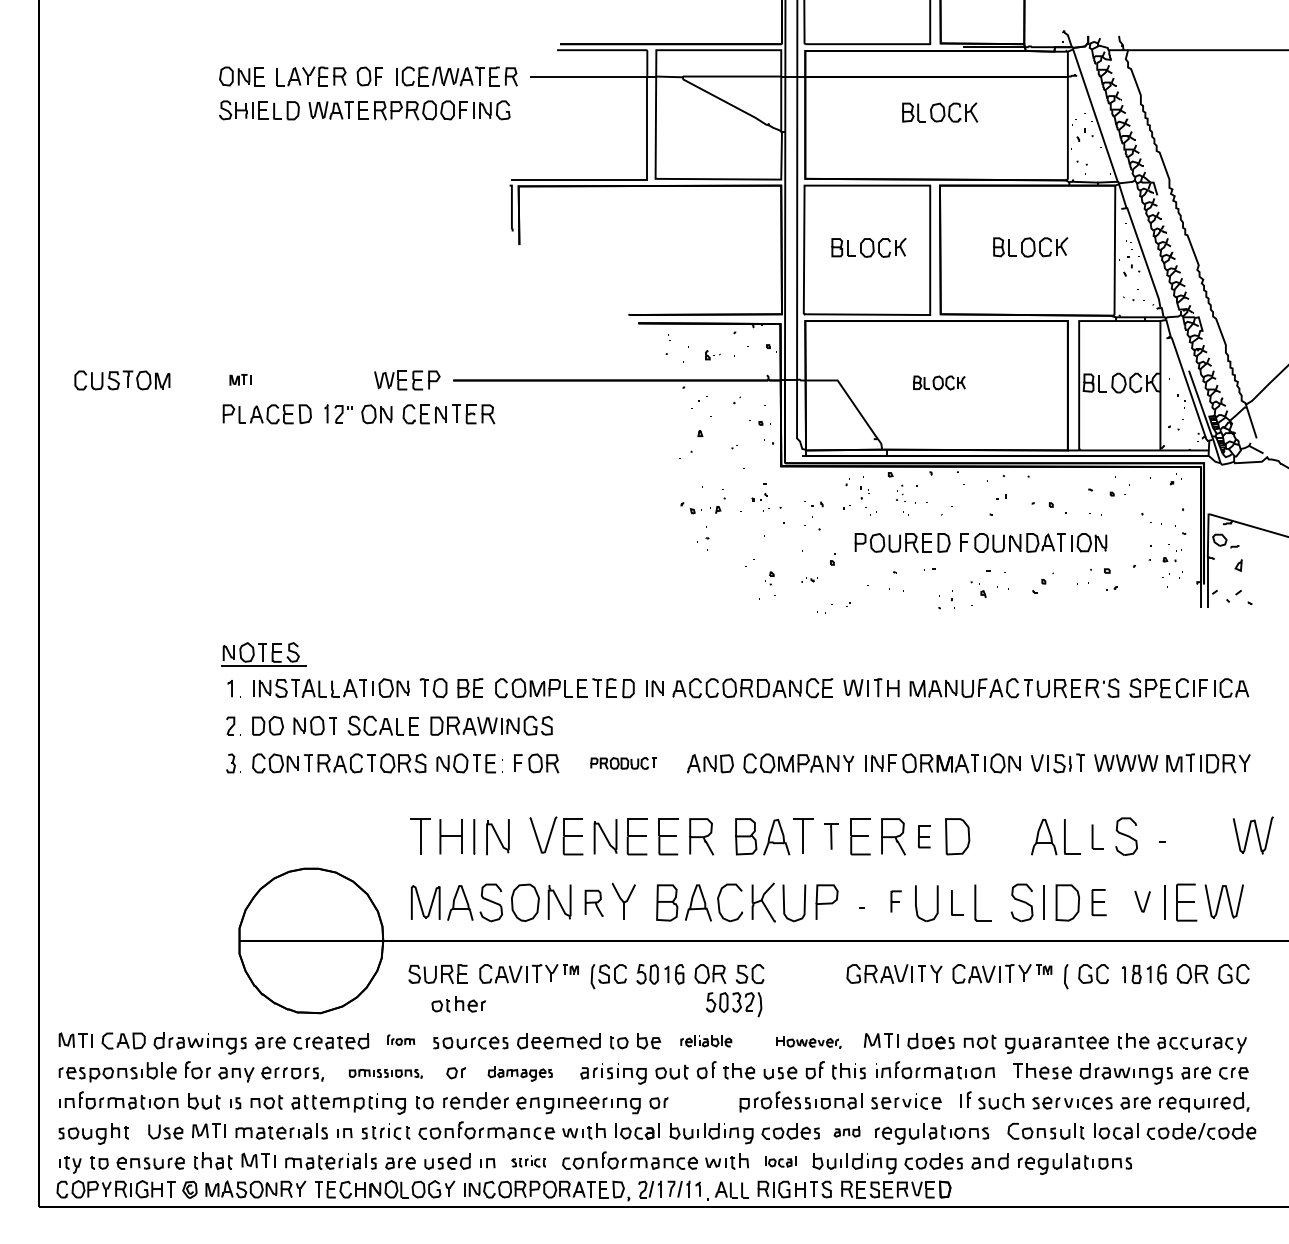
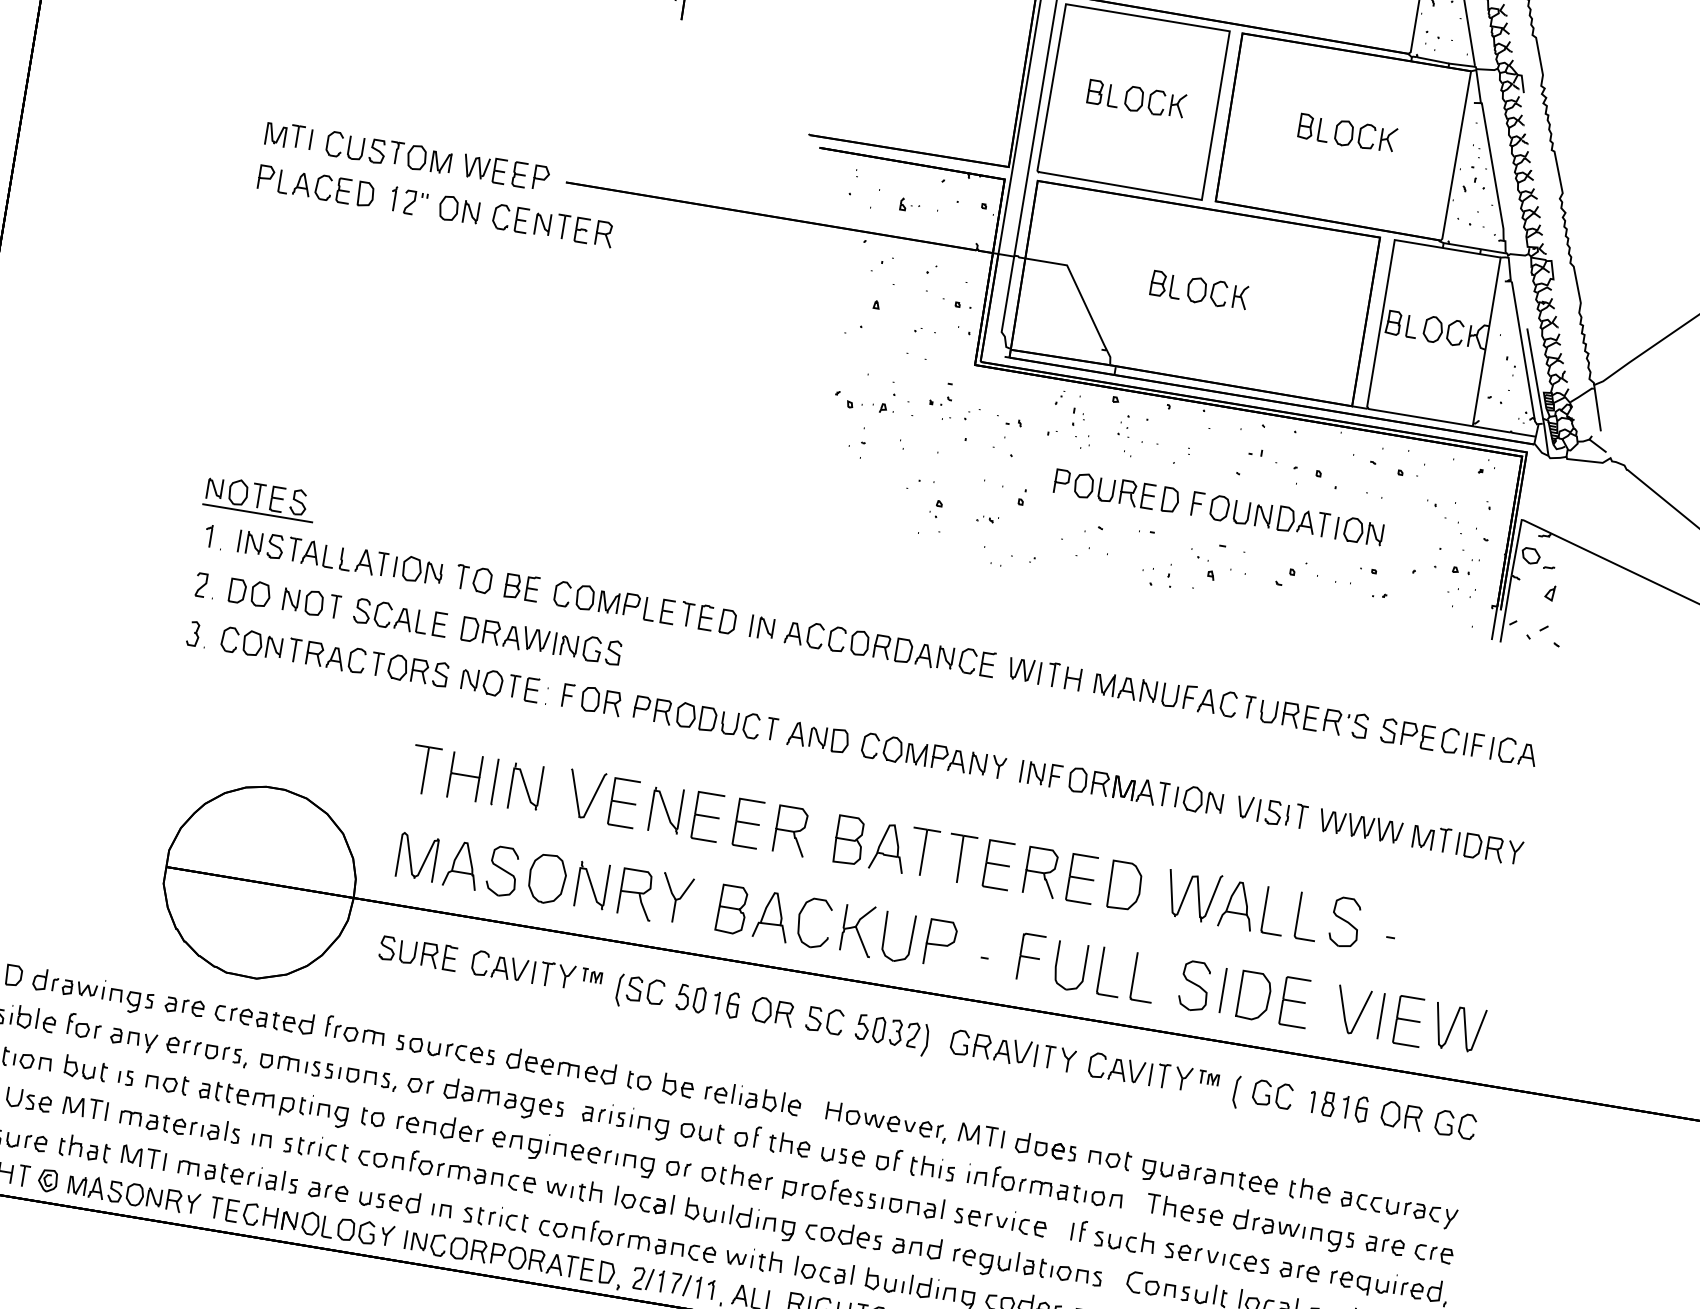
part: (240, 379) -> (288, 135), size x1.67
part: (122, 380) -> (388, 153), moved
part: (939, 382) -> (1199, 289), size x1.43
part: (1100, 571) -> (1368, 571), size x0.62
part: (623, 763) -> (705, 718), size x1.67
part: (1252, 835) -> (1191, 895), moved
part: (831, 836) -> (960, 858), size x1.43
part: (924, 836) -> (1081, 878), size x1.67
part: (1097, 836) -> (1307, 915), size x1.43
part: (896, 901) -> (1031, 957), size x1.67
part: (1142, 901) -> (1352, 1010), size x1.67
part: (956, 902) -> (1109, 971), size x1.43
part: (1098, 902) -> (1294, 1002), size x1.43
part: (594, 903) -> (637, 894), size x1.43
part: (458, 1004) -> (736, 1176), moved
part: (734, 1004) -> (892, 1034), moved
part: (400, 1040) -> (354, 1031), size x1.67
part: (705, 1041) -> (752, 1098), size x1.43
part: (808, 1042) -> (886, 1122), size x1.43
part: (385, 1073) -> (328, 1071), size x1.43
part: (520, 1073) -> (504, 1100), size x1.43
part: (846, 1131) -> (916, 1246), size x1.43
part: (528, 1161) -> (495, 1216), size x1.43
part: (780, 1161) -> (824, 1271), size x1.43

